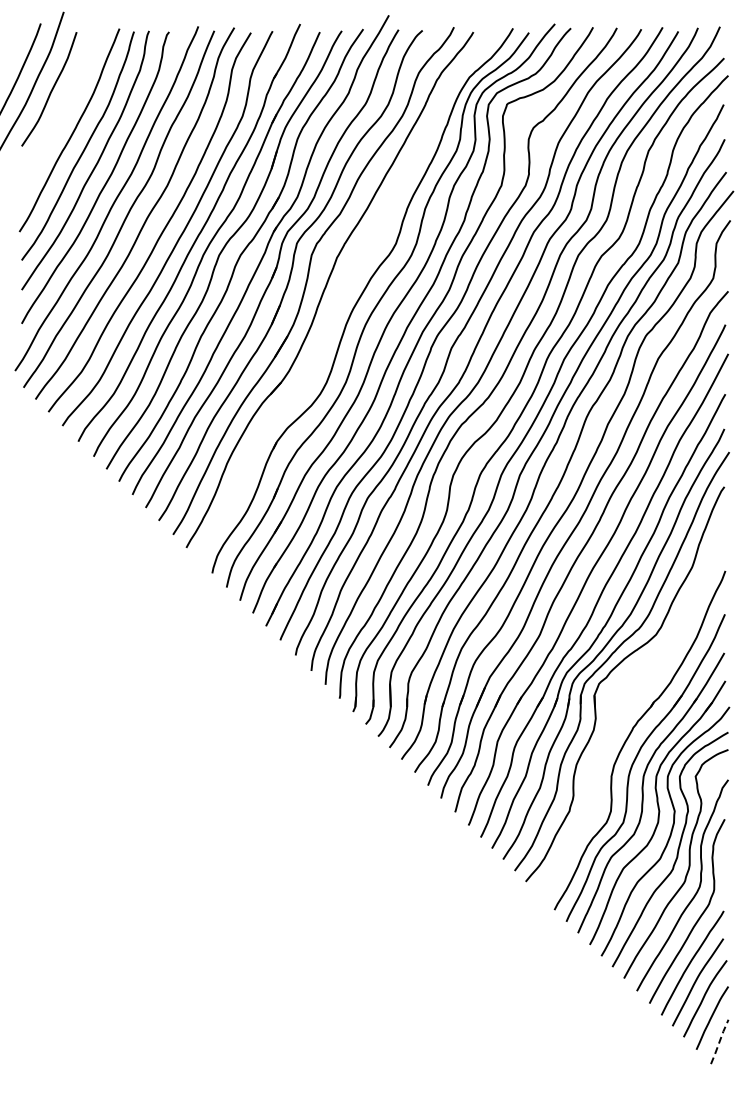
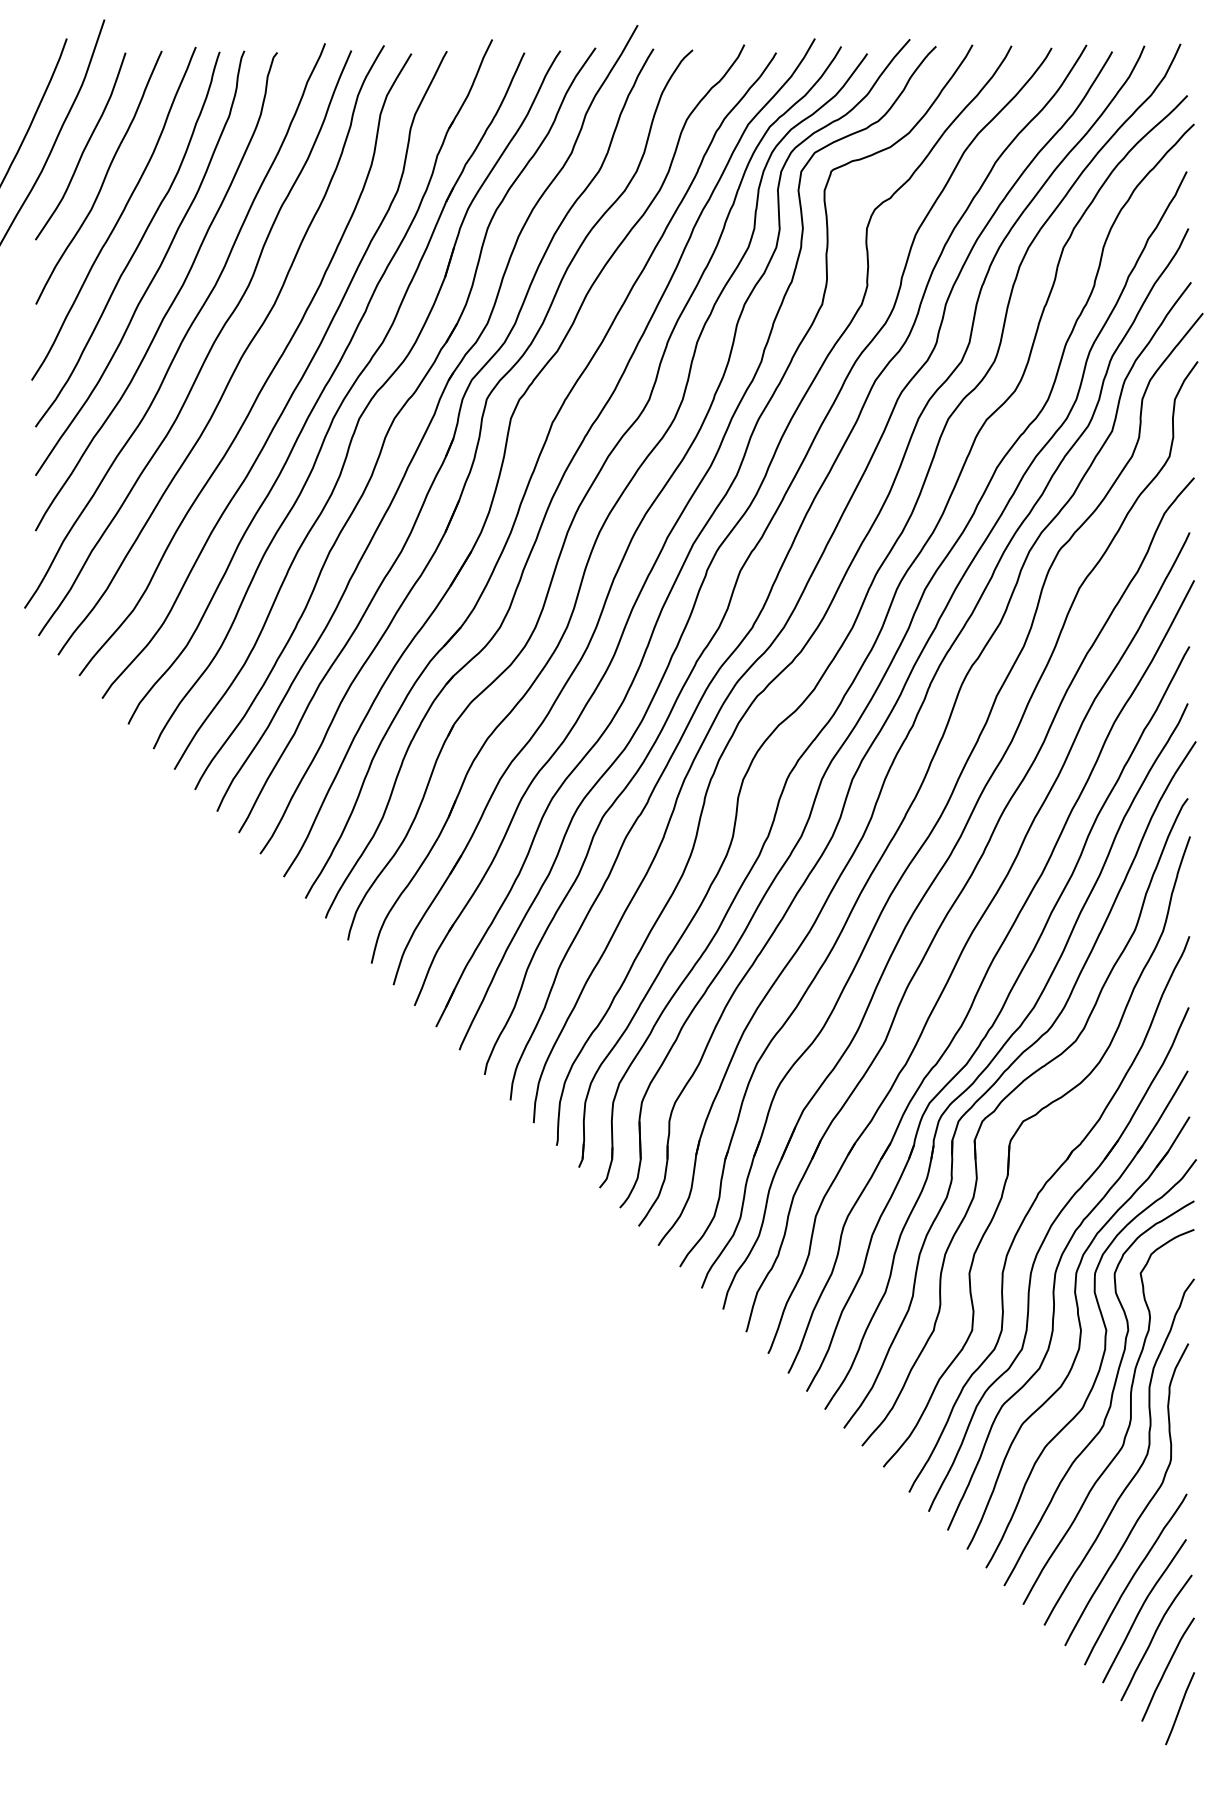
curve: (62, 109) -> (102, 179), added
part: (347, 291) -> (569, 478), added
part: (616, 702) -> (1010, 1152), added
line: (719, 1041) -> (1179, 1707), dashed -> solid

